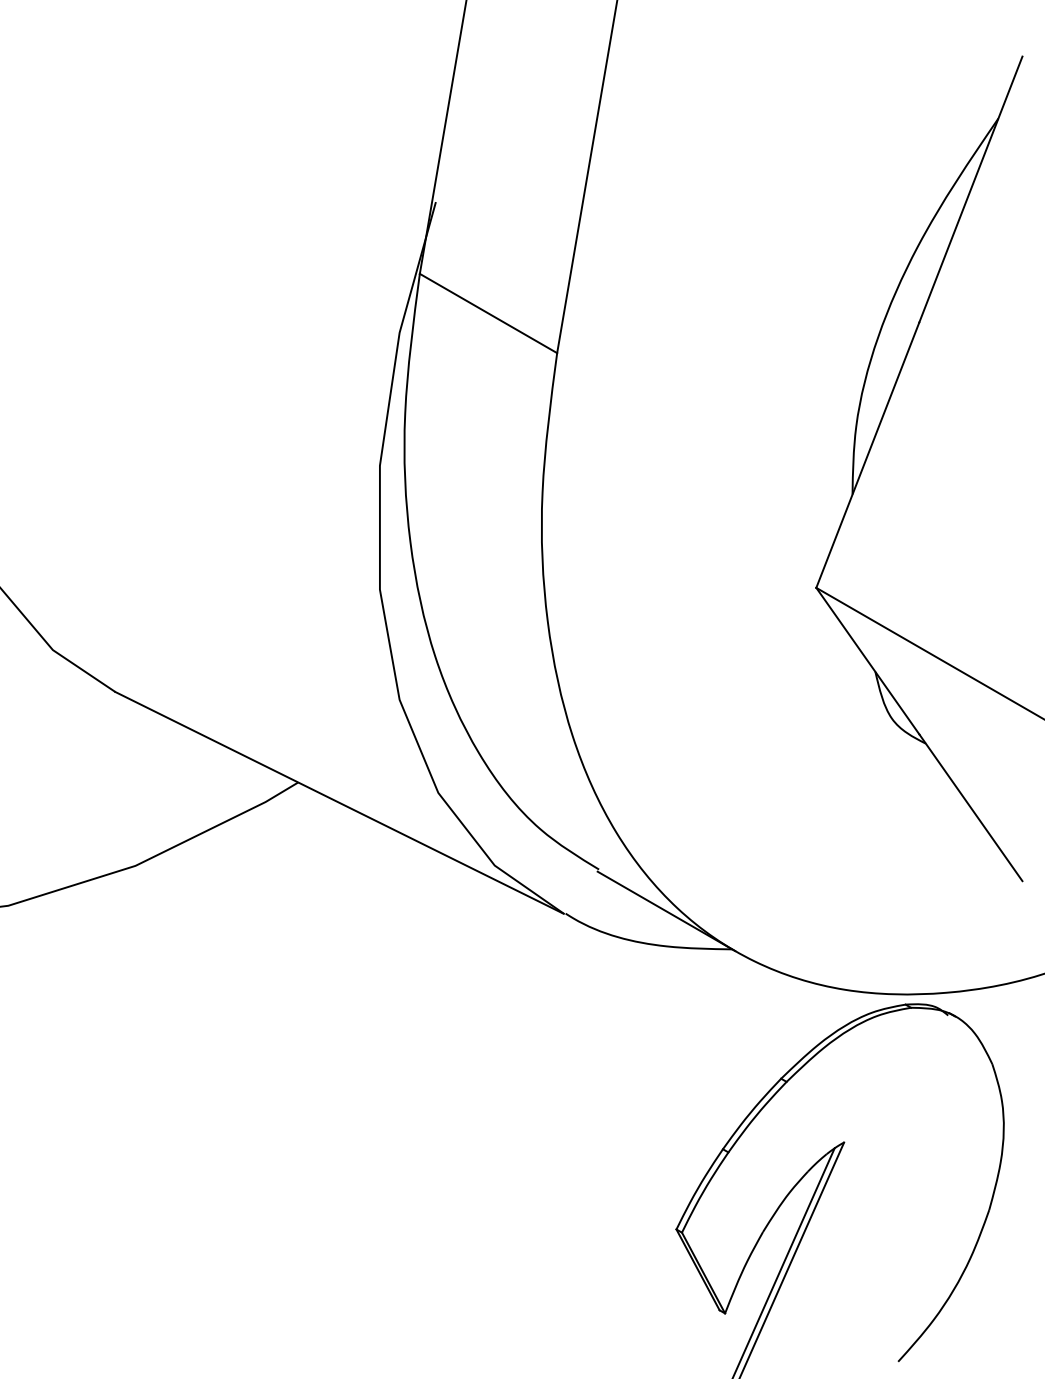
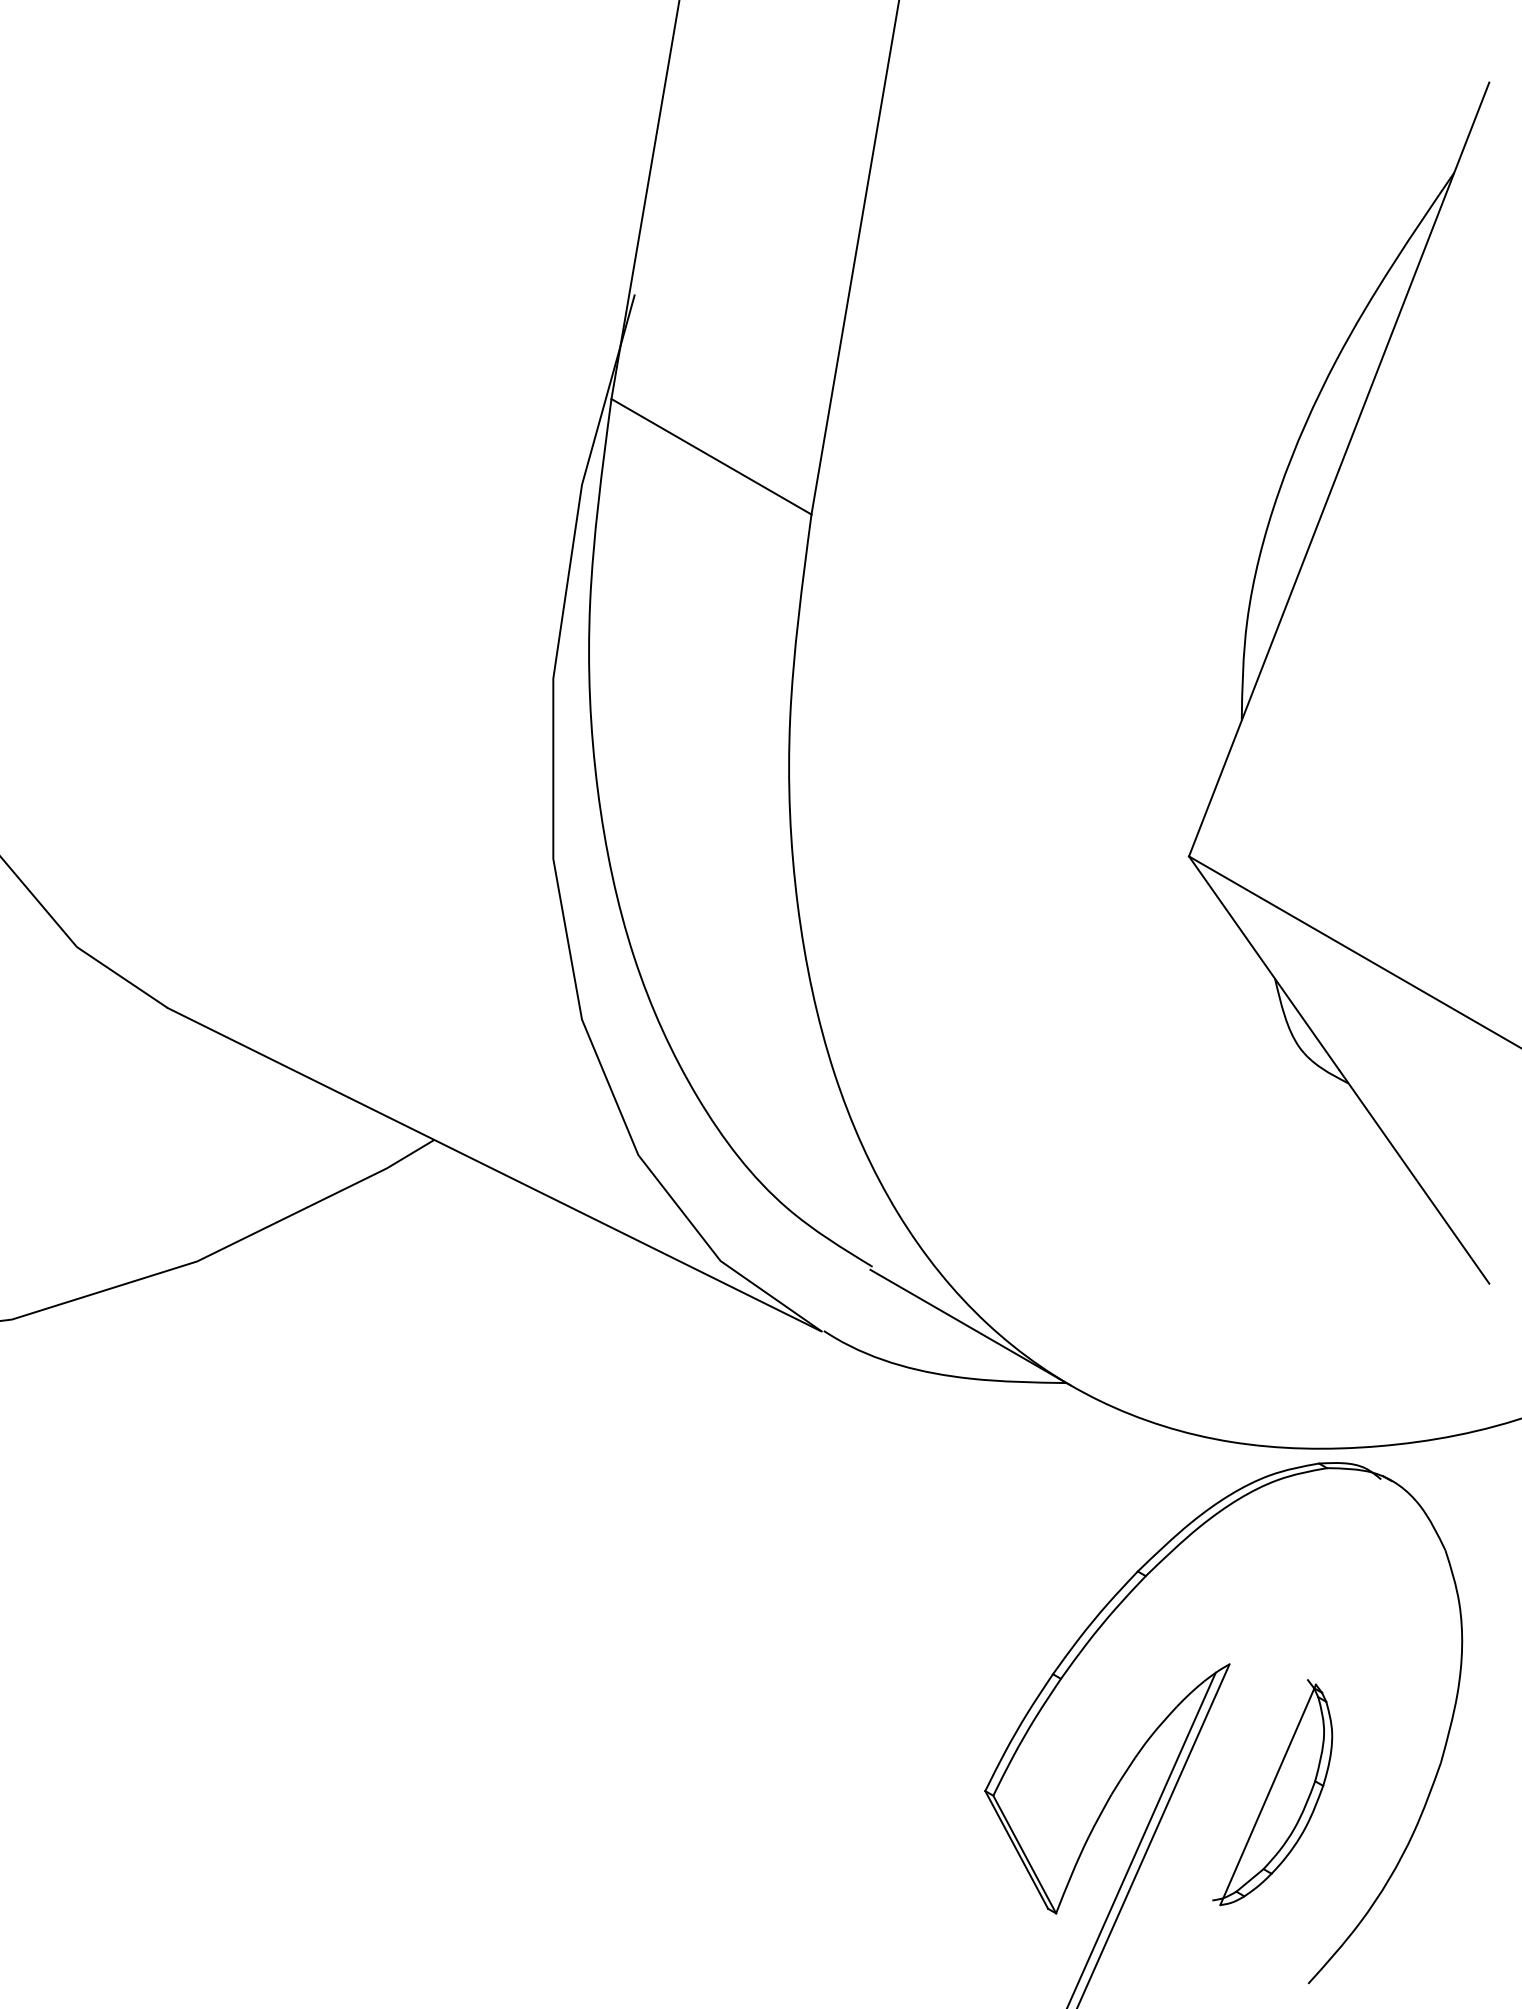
part: (873, 1230) -> (1272, 1792), added

